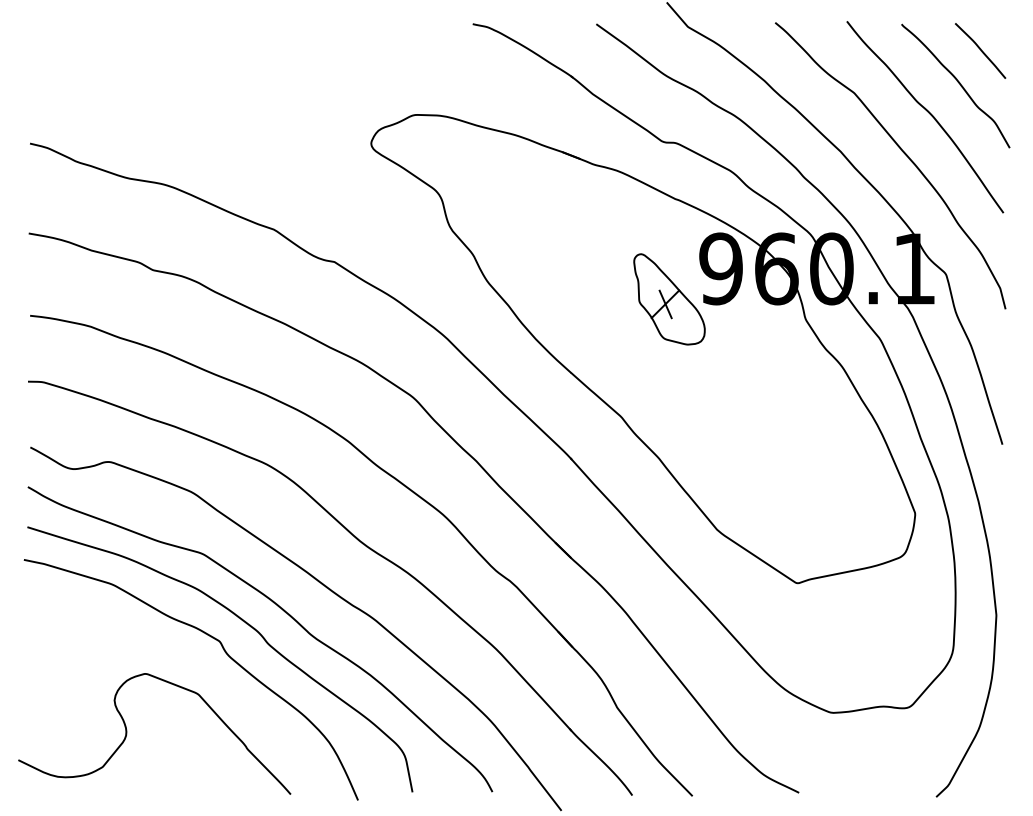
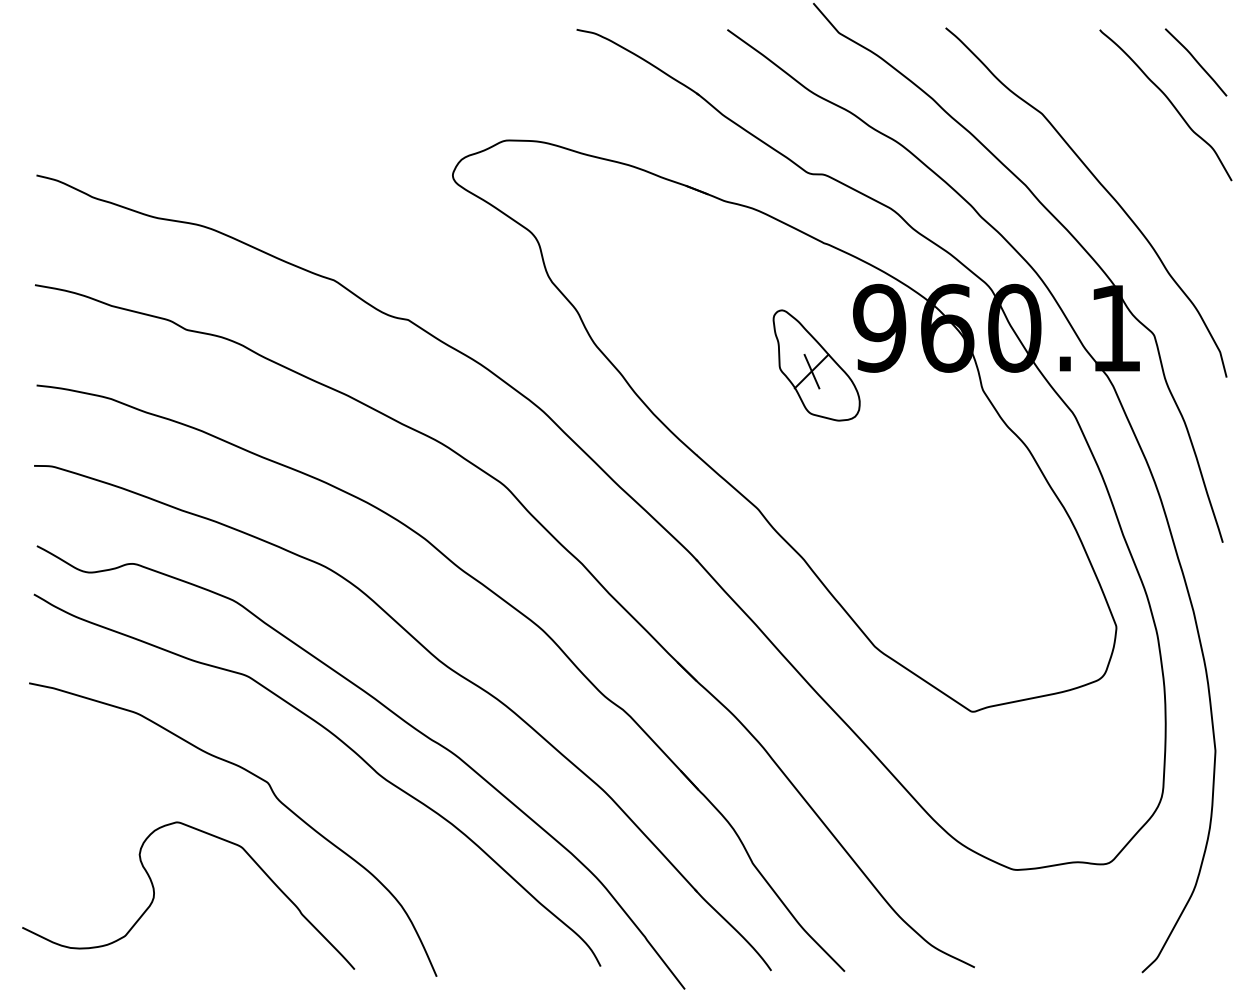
curve: (930, 114) -> (1134, 140), removed
curve: (247, 624) -> (301, 762), removed

